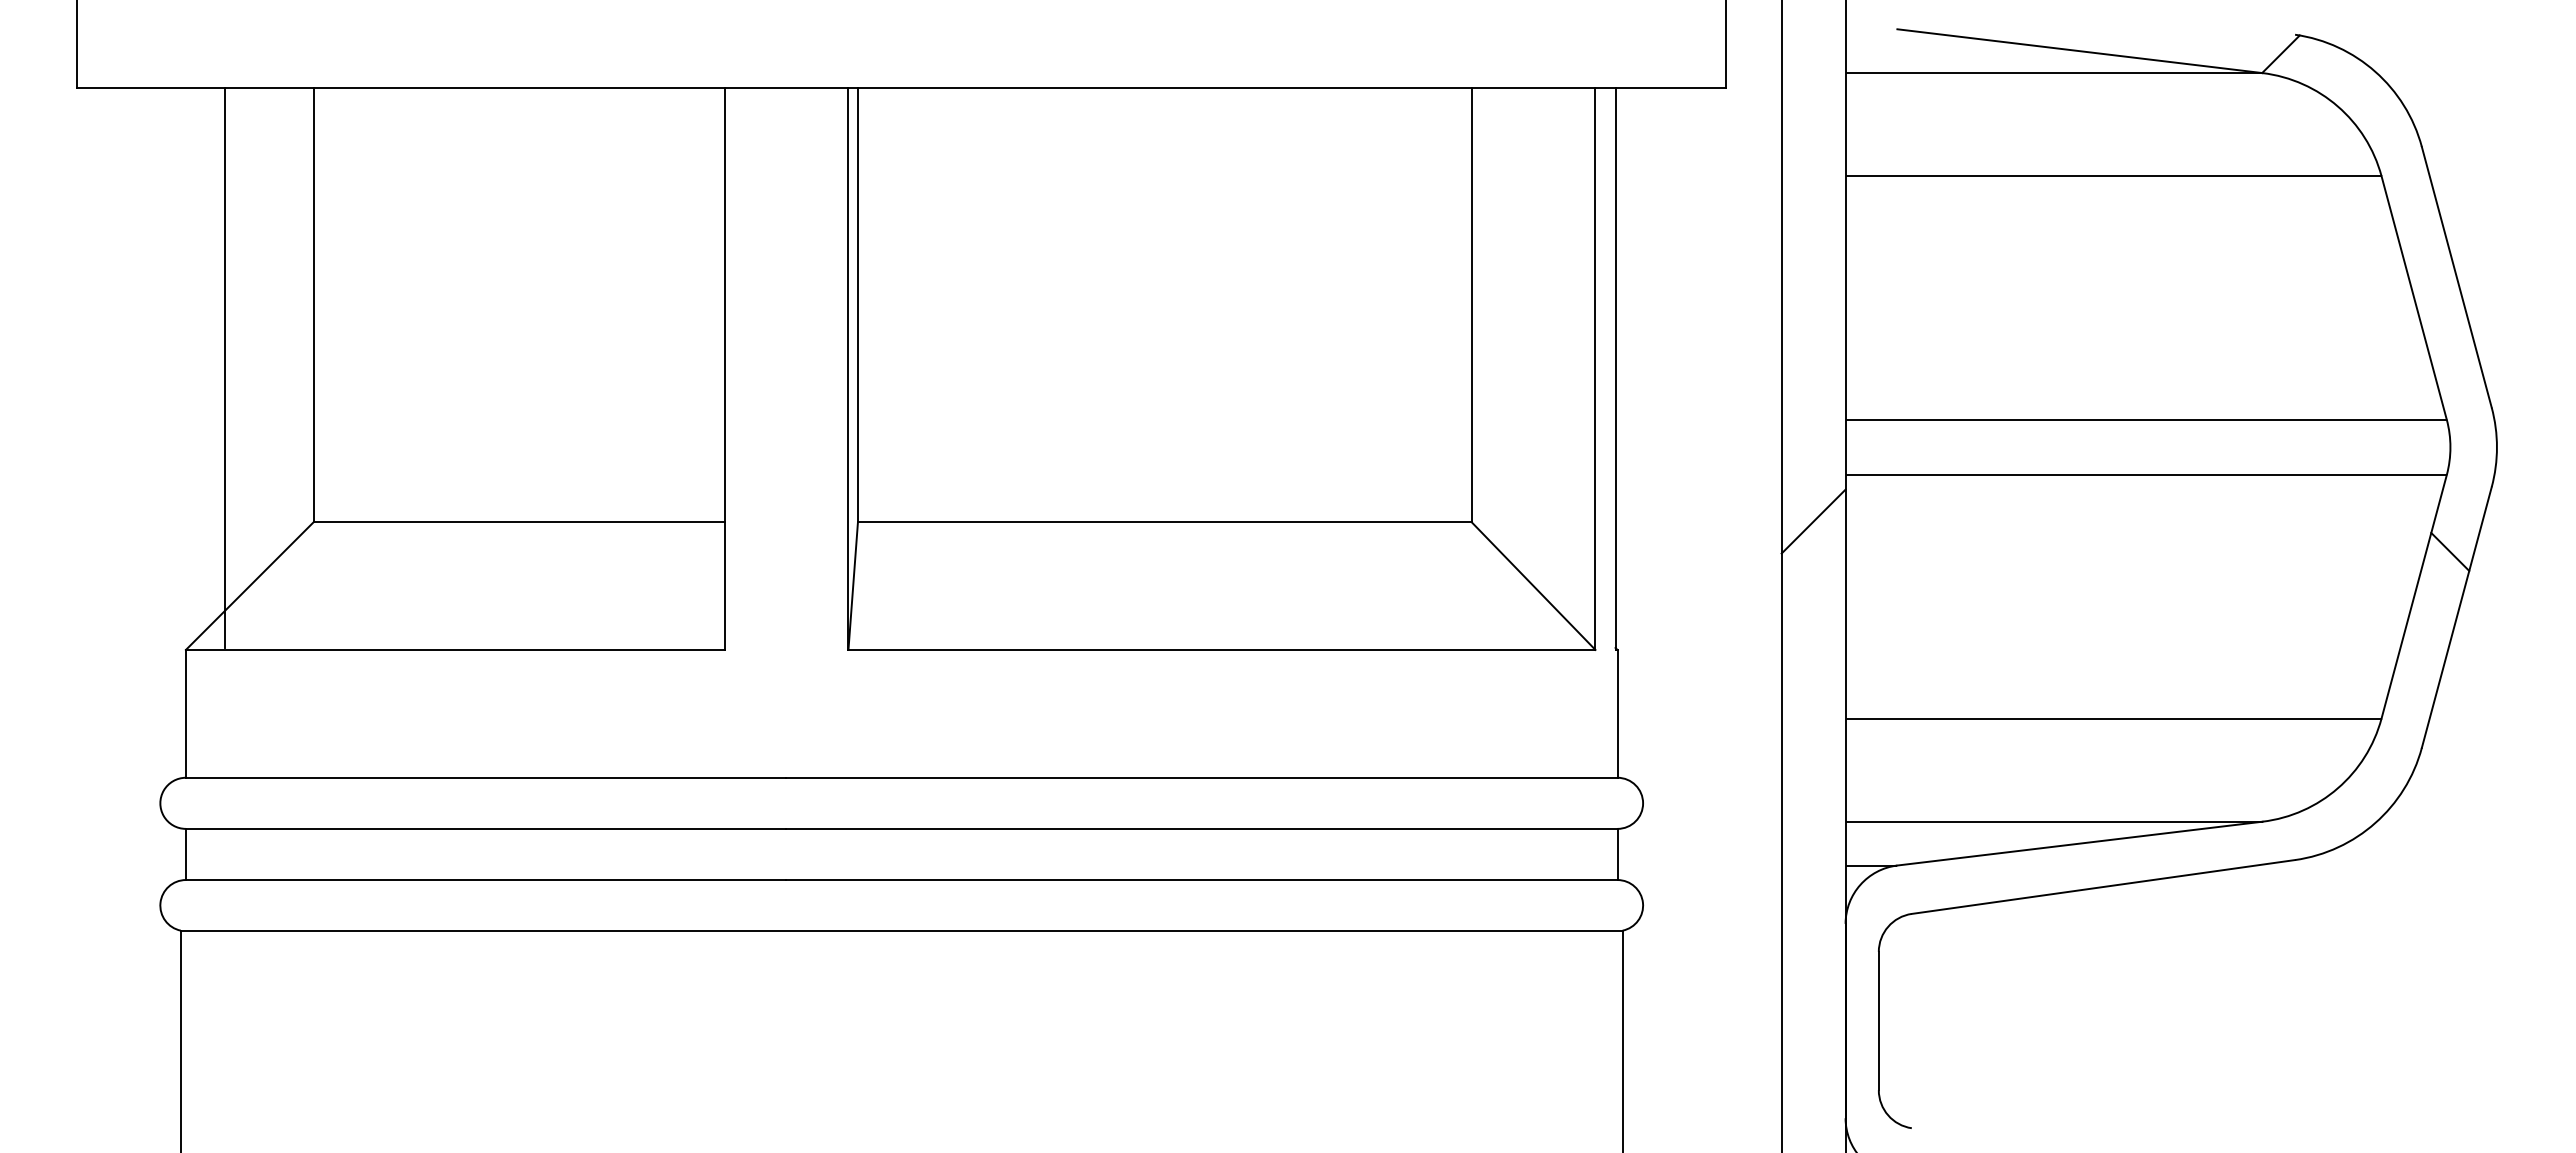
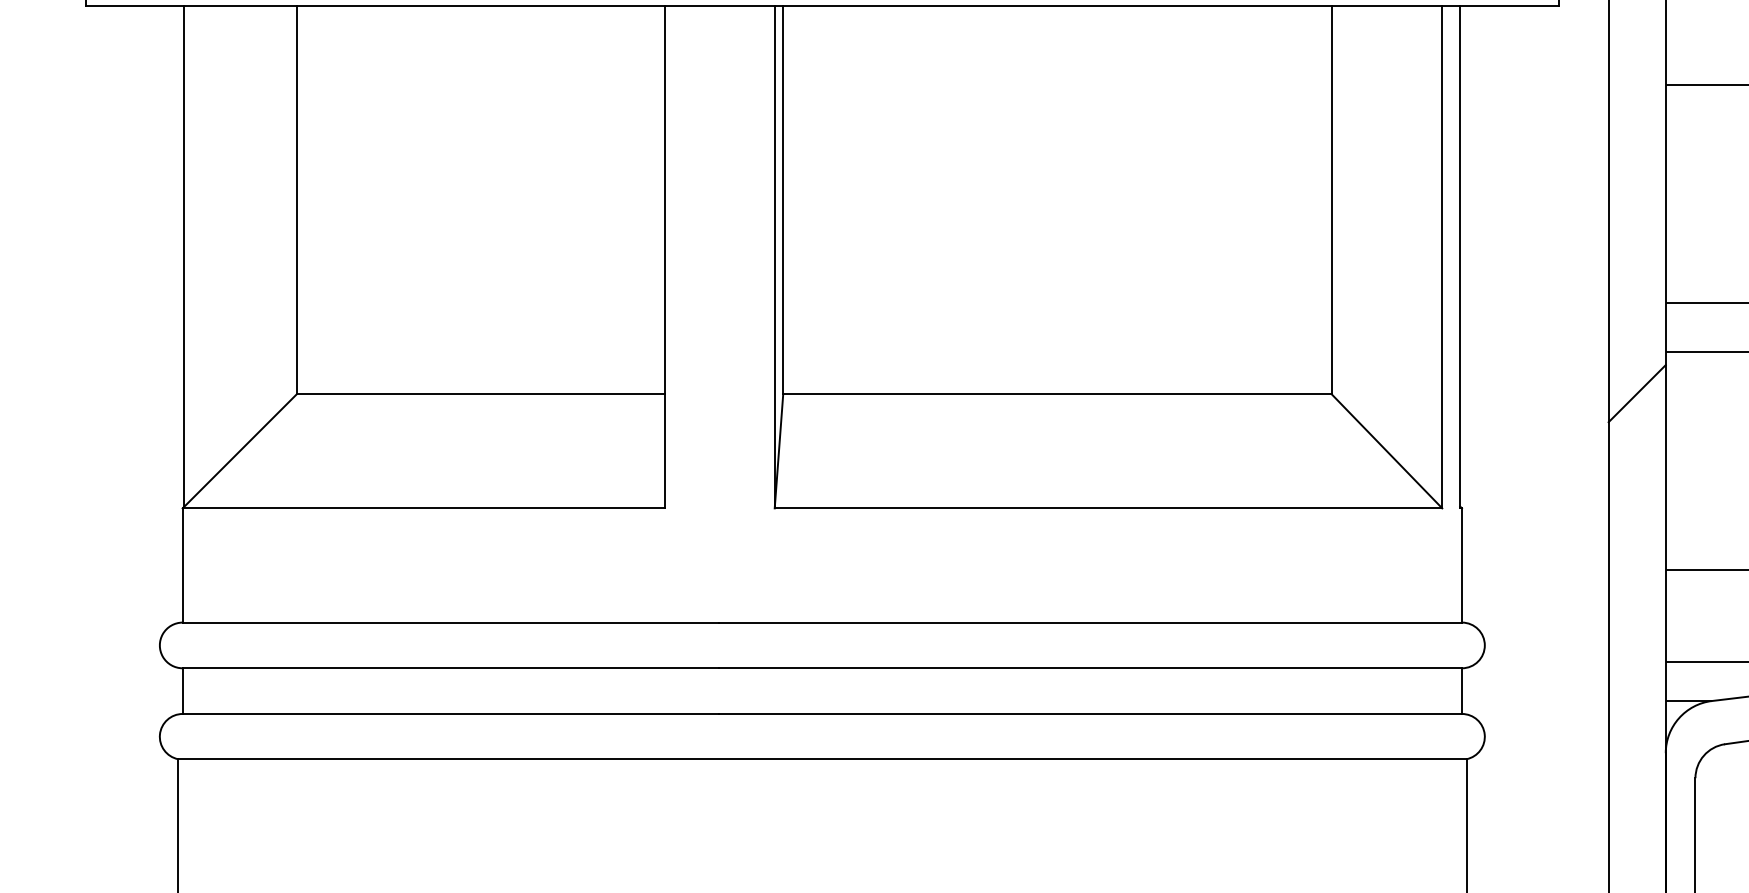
line: (224, 367) -> (184, 255), moved

